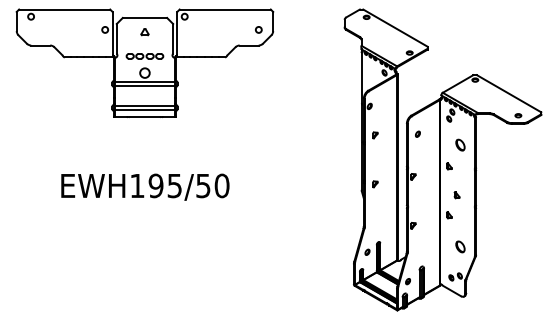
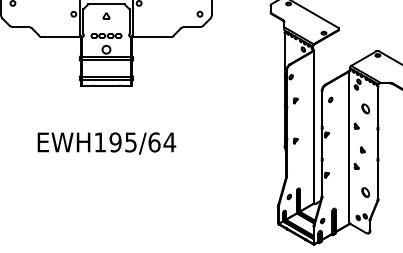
text: (212, 185) -> (161, 142), EWH195/50 -> EWH195/64

